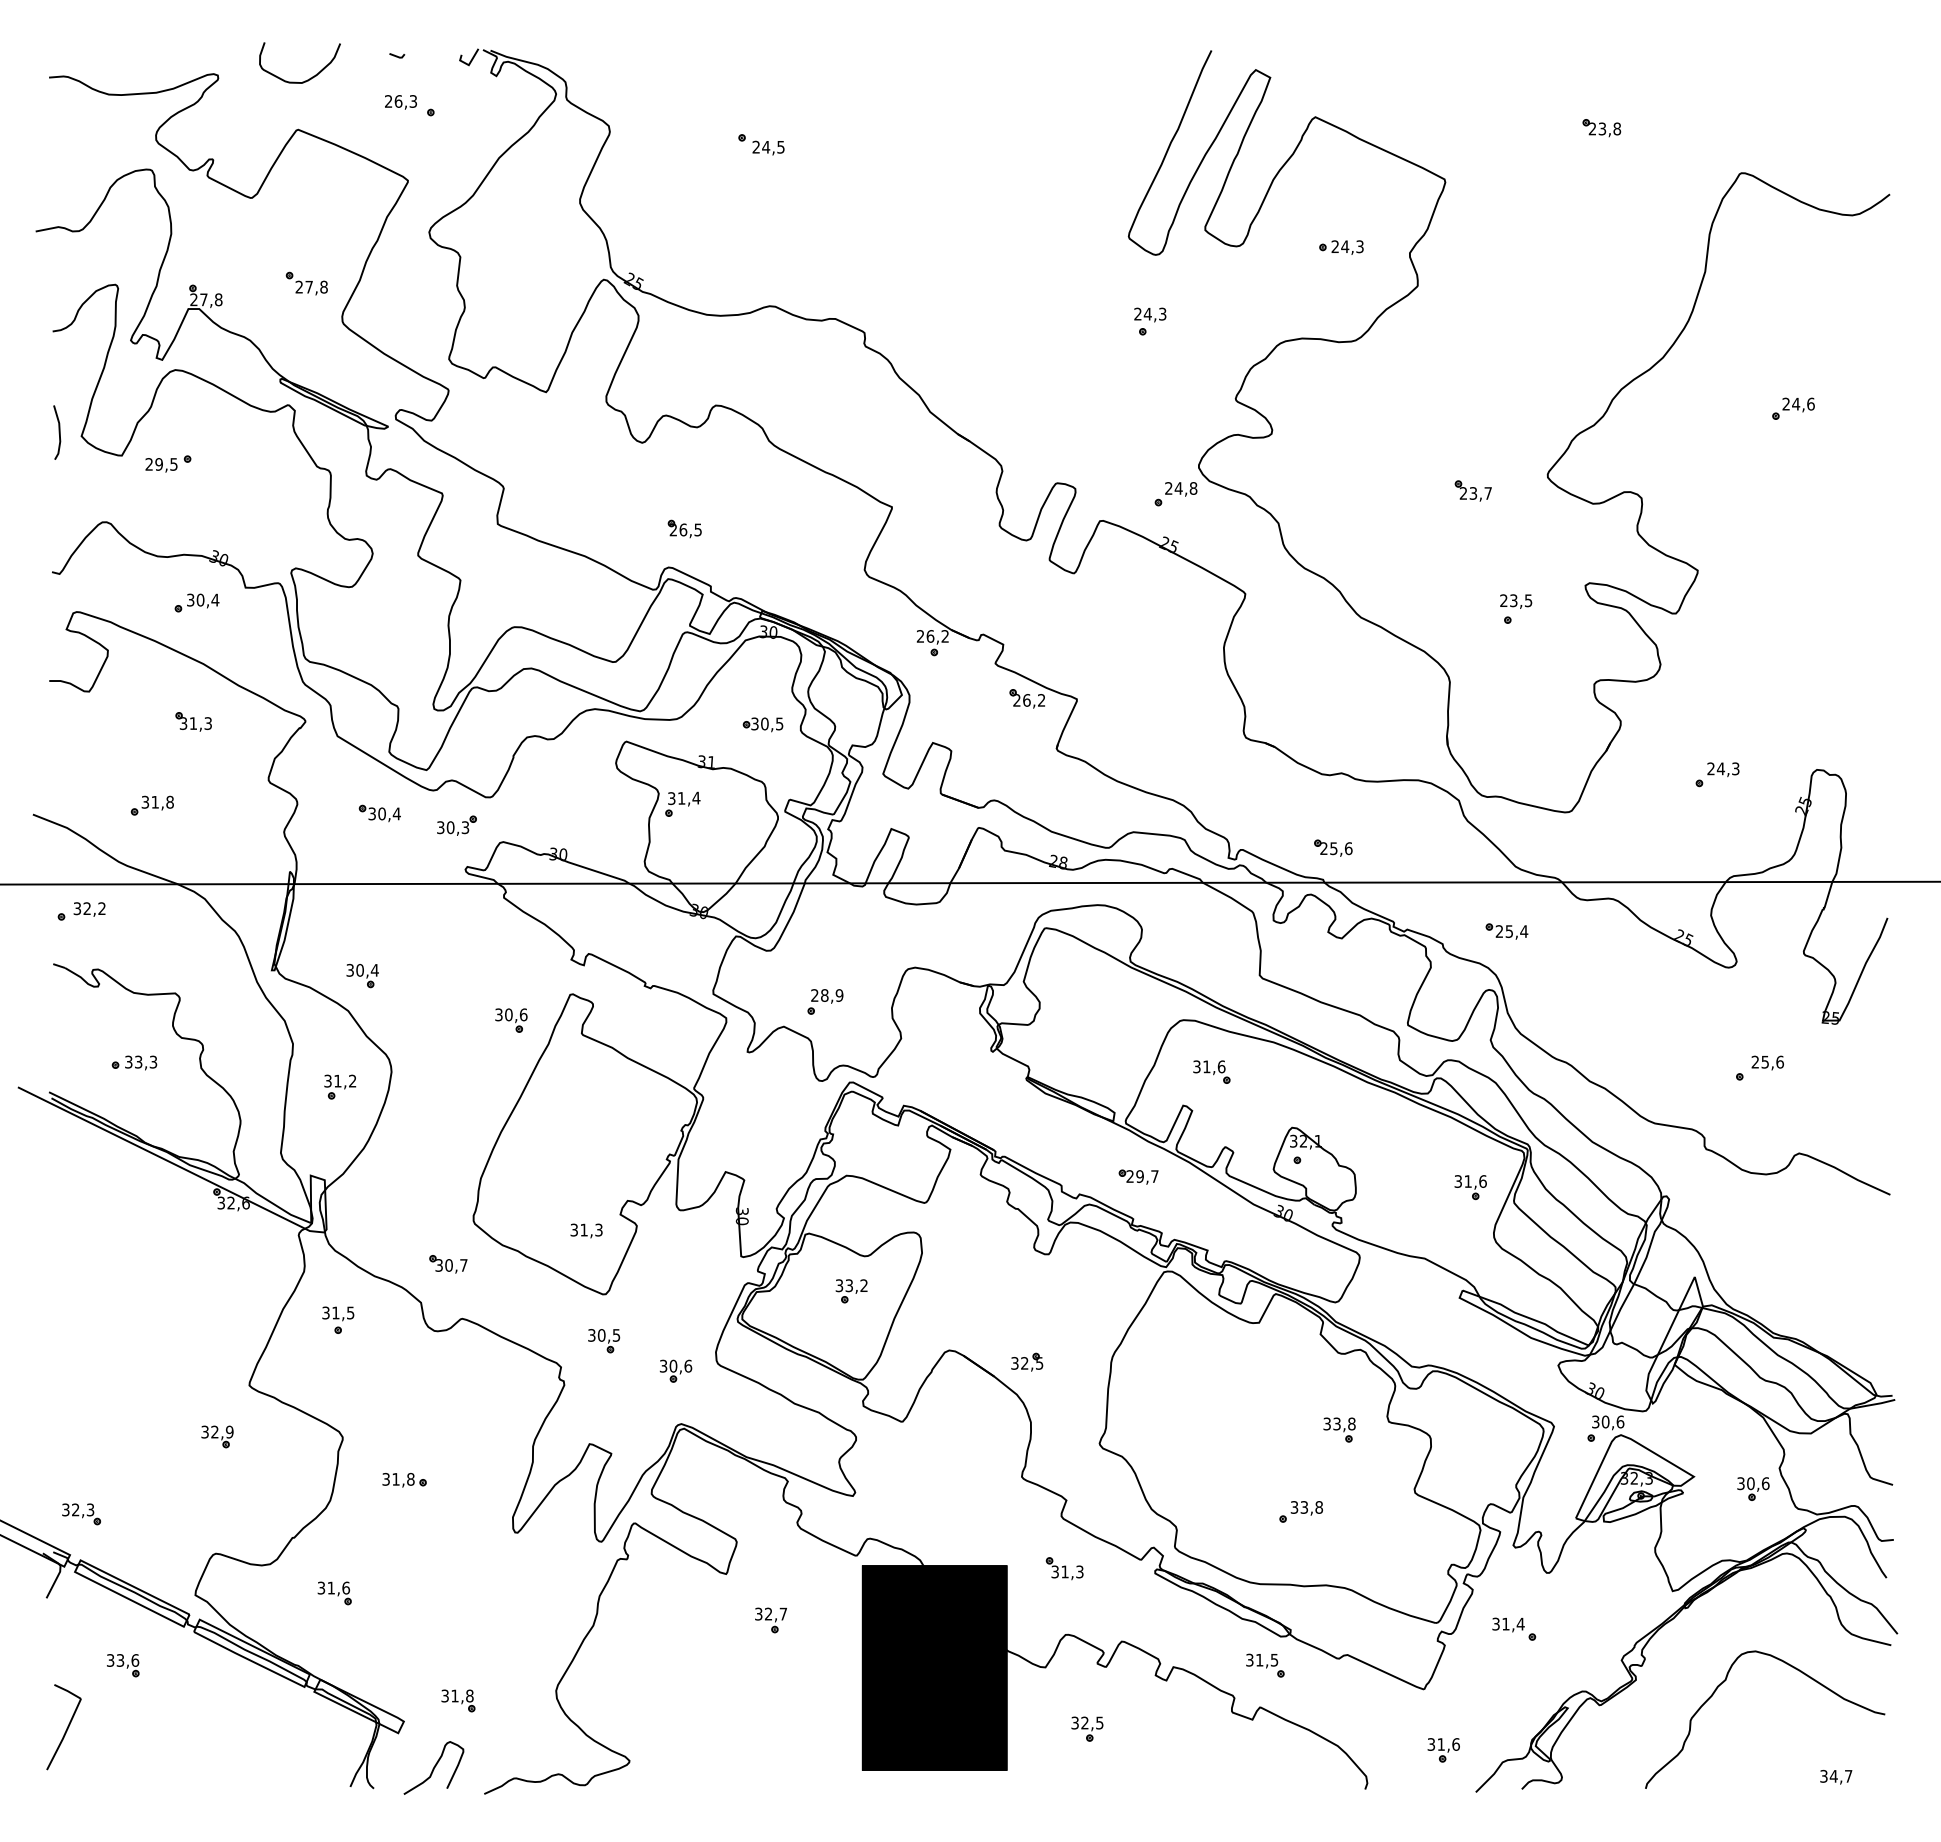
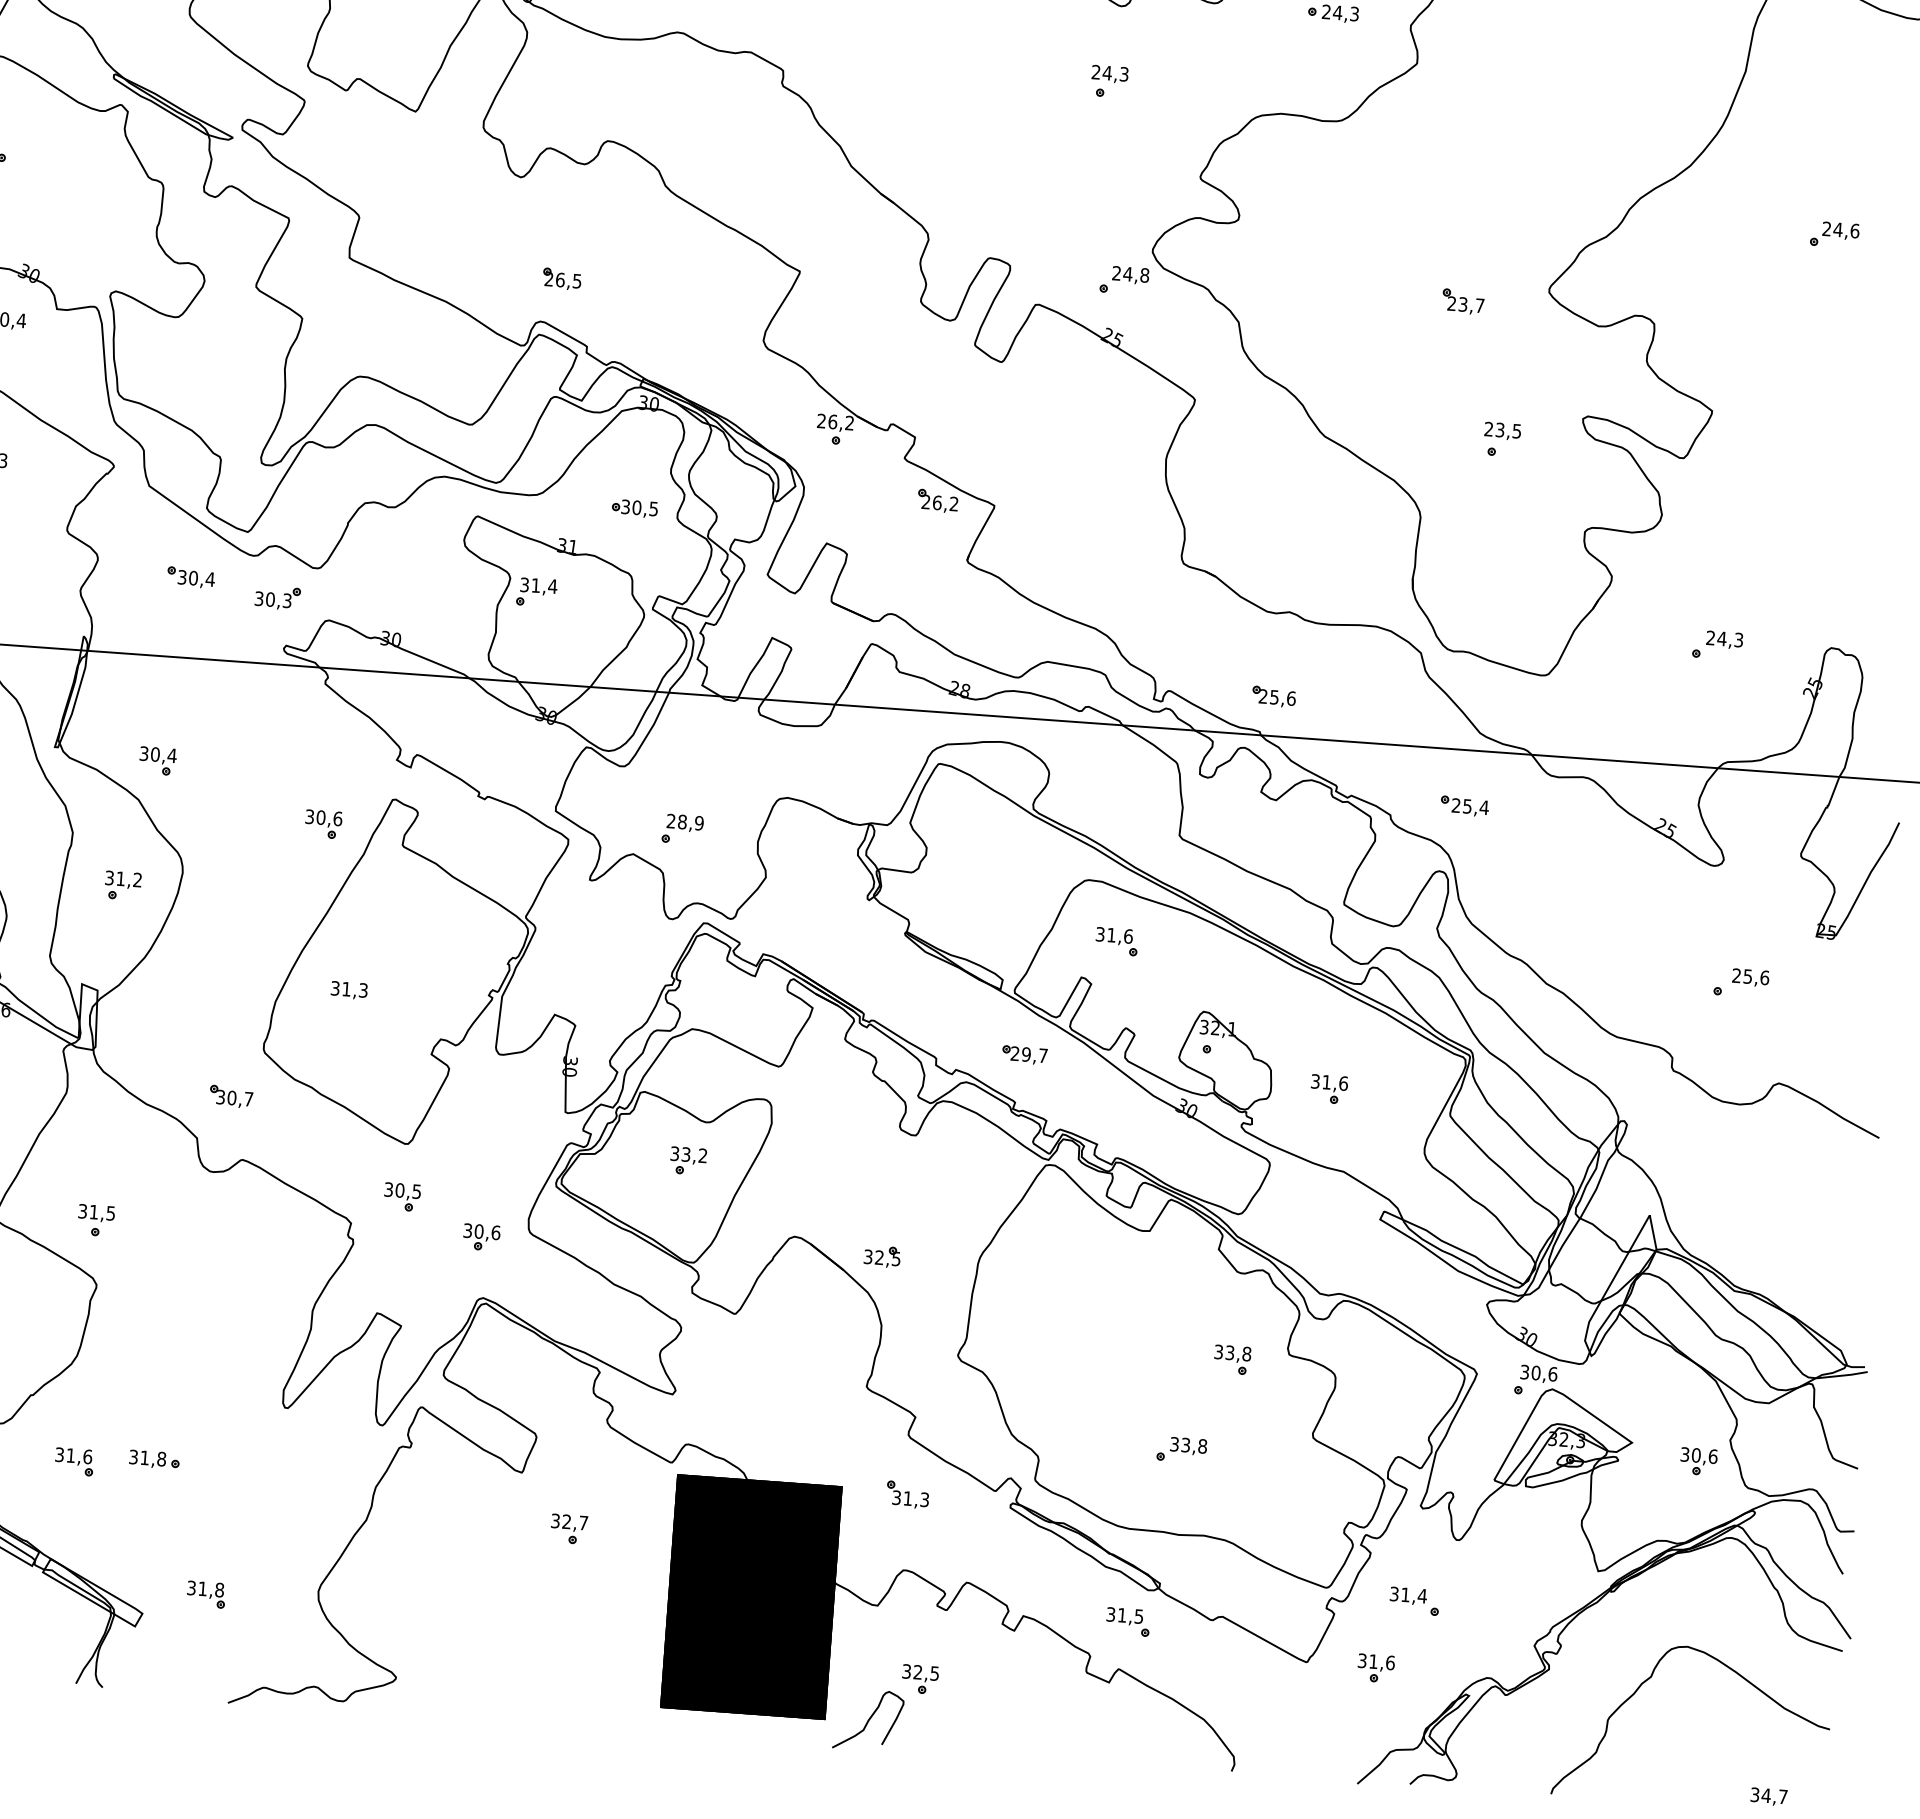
part: (1470, 1187) -> (1328, 1089), moved
text: (586, 1230) -> (349, 989), moved
part: (338, 1319) -> (96, 1219), moved
part: (404, 1480) -> (154, 1459), moved
part: (1443, 1750) -> (1375, 1668), moved
curve: (433, 1767) -> (868, 1719), moved

